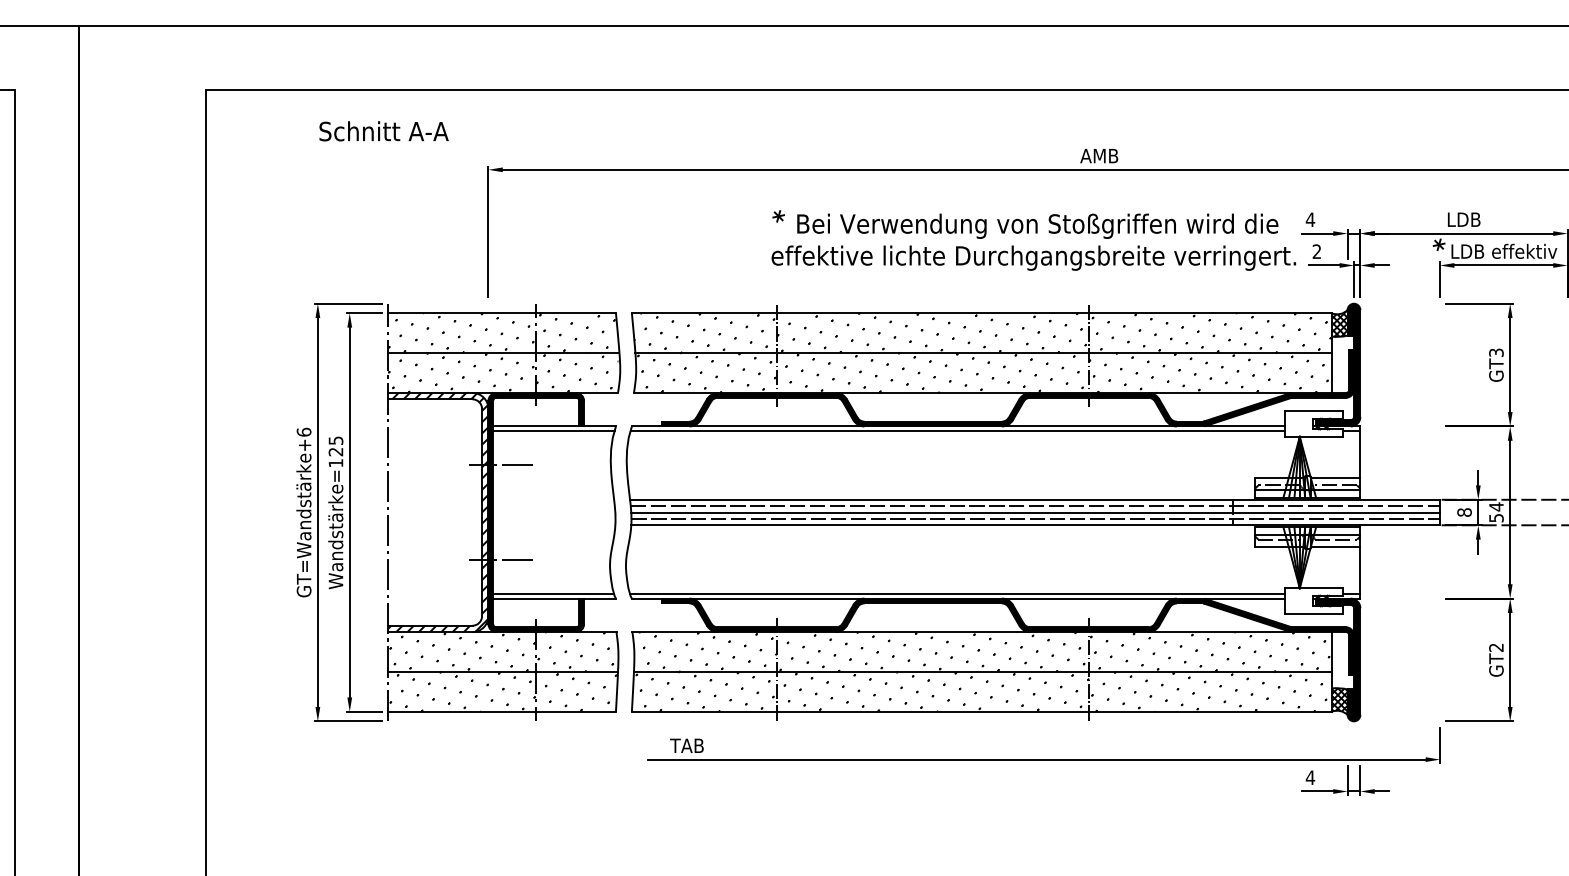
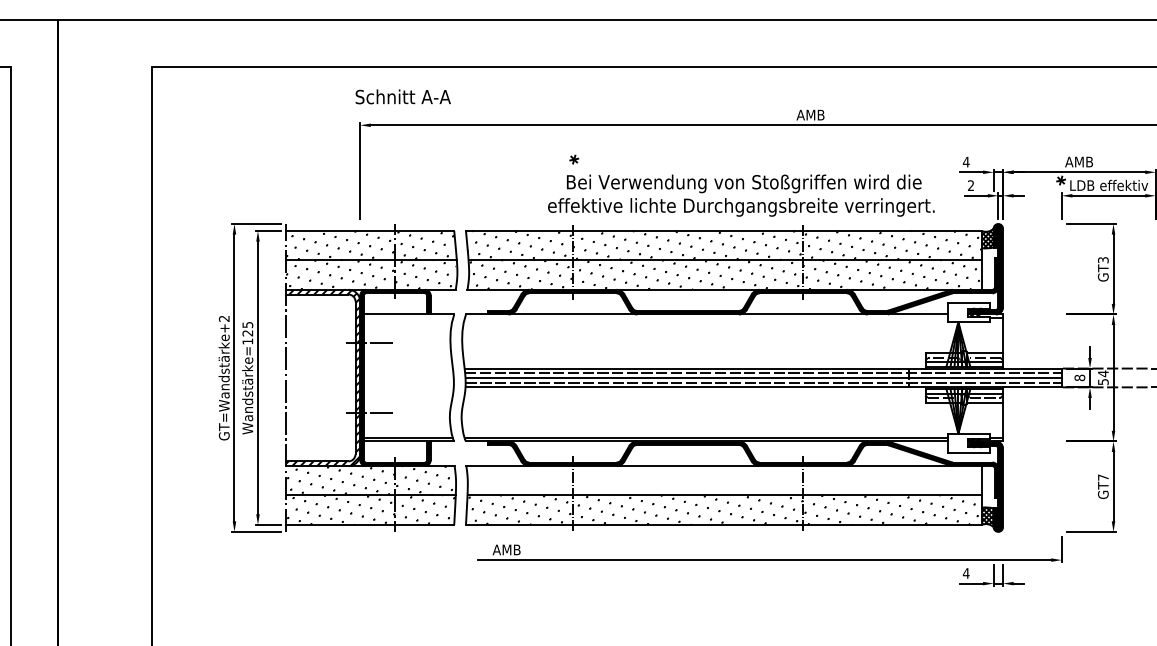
text: (383, 130) -> (402, 96), moved
text: (1462, 218) -> (1078, 161), LDB -> AMB
text: (1034, 242) -> (741, 195), moved
text: (302, 431) -> (223, 318), GT=Wandstärke+6 -> GT=Wandstärke+2
line: (553, 431) -> (408, 318), removed
line: (958, 431) -> (706, 318), removed
text: (1496, 647) -> (1103, 477), GT2 -> GT7
hatch: (983, 651) -> (725, 480), removed
text: (686, 745) -> (506, 549), TAB -> AMB

